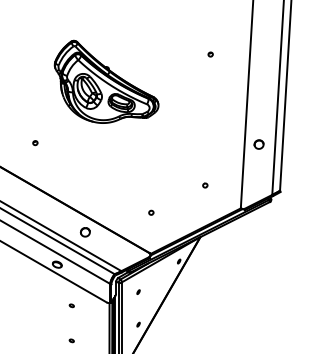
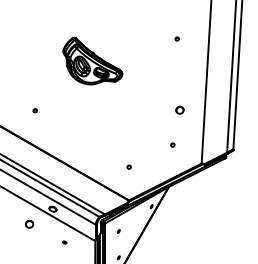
part: (106, 81) -> (92, 60), size x0.7
part: (258, 144) -> (179, 110), moved
part: (84, 232) -> (28, 224), moved

